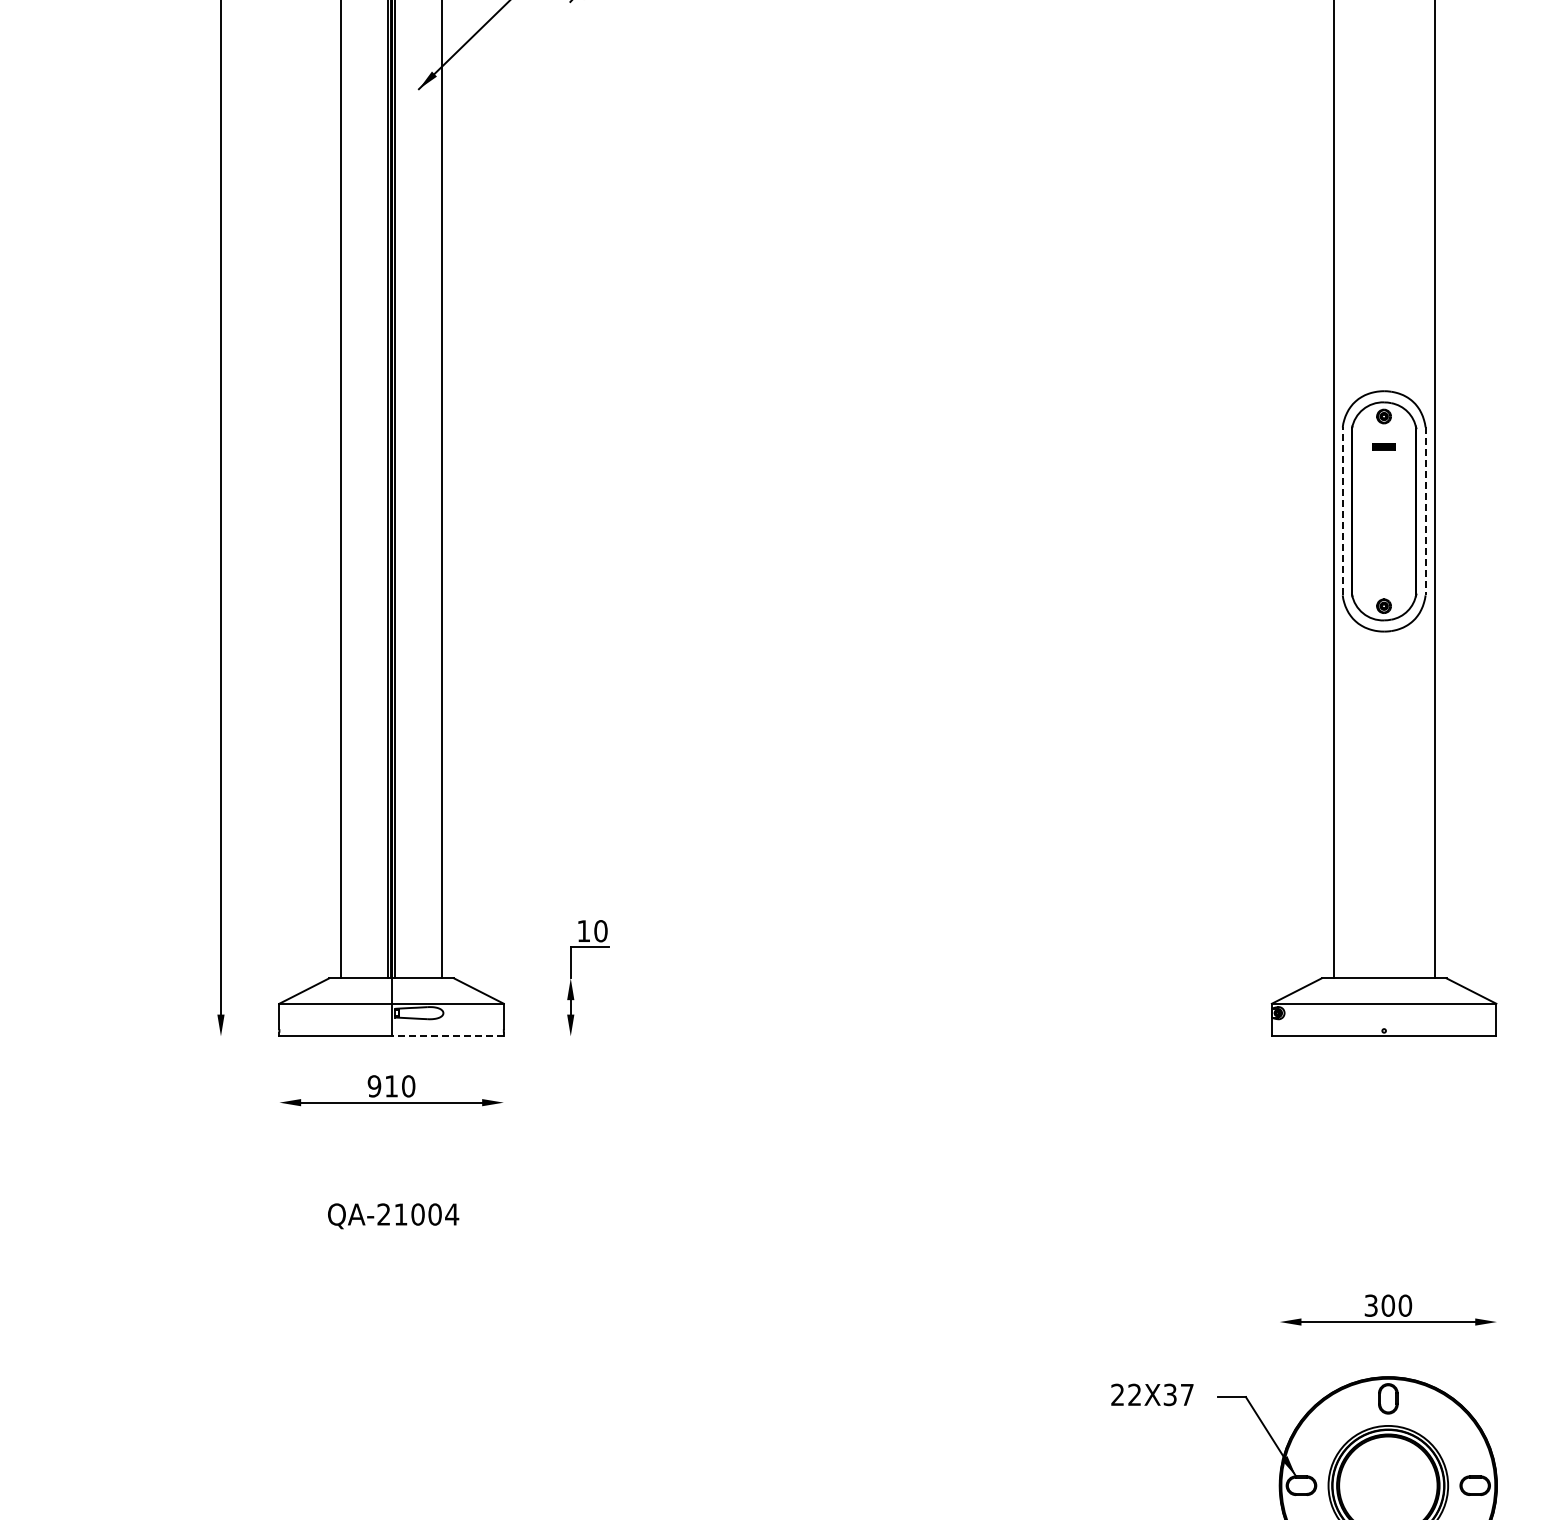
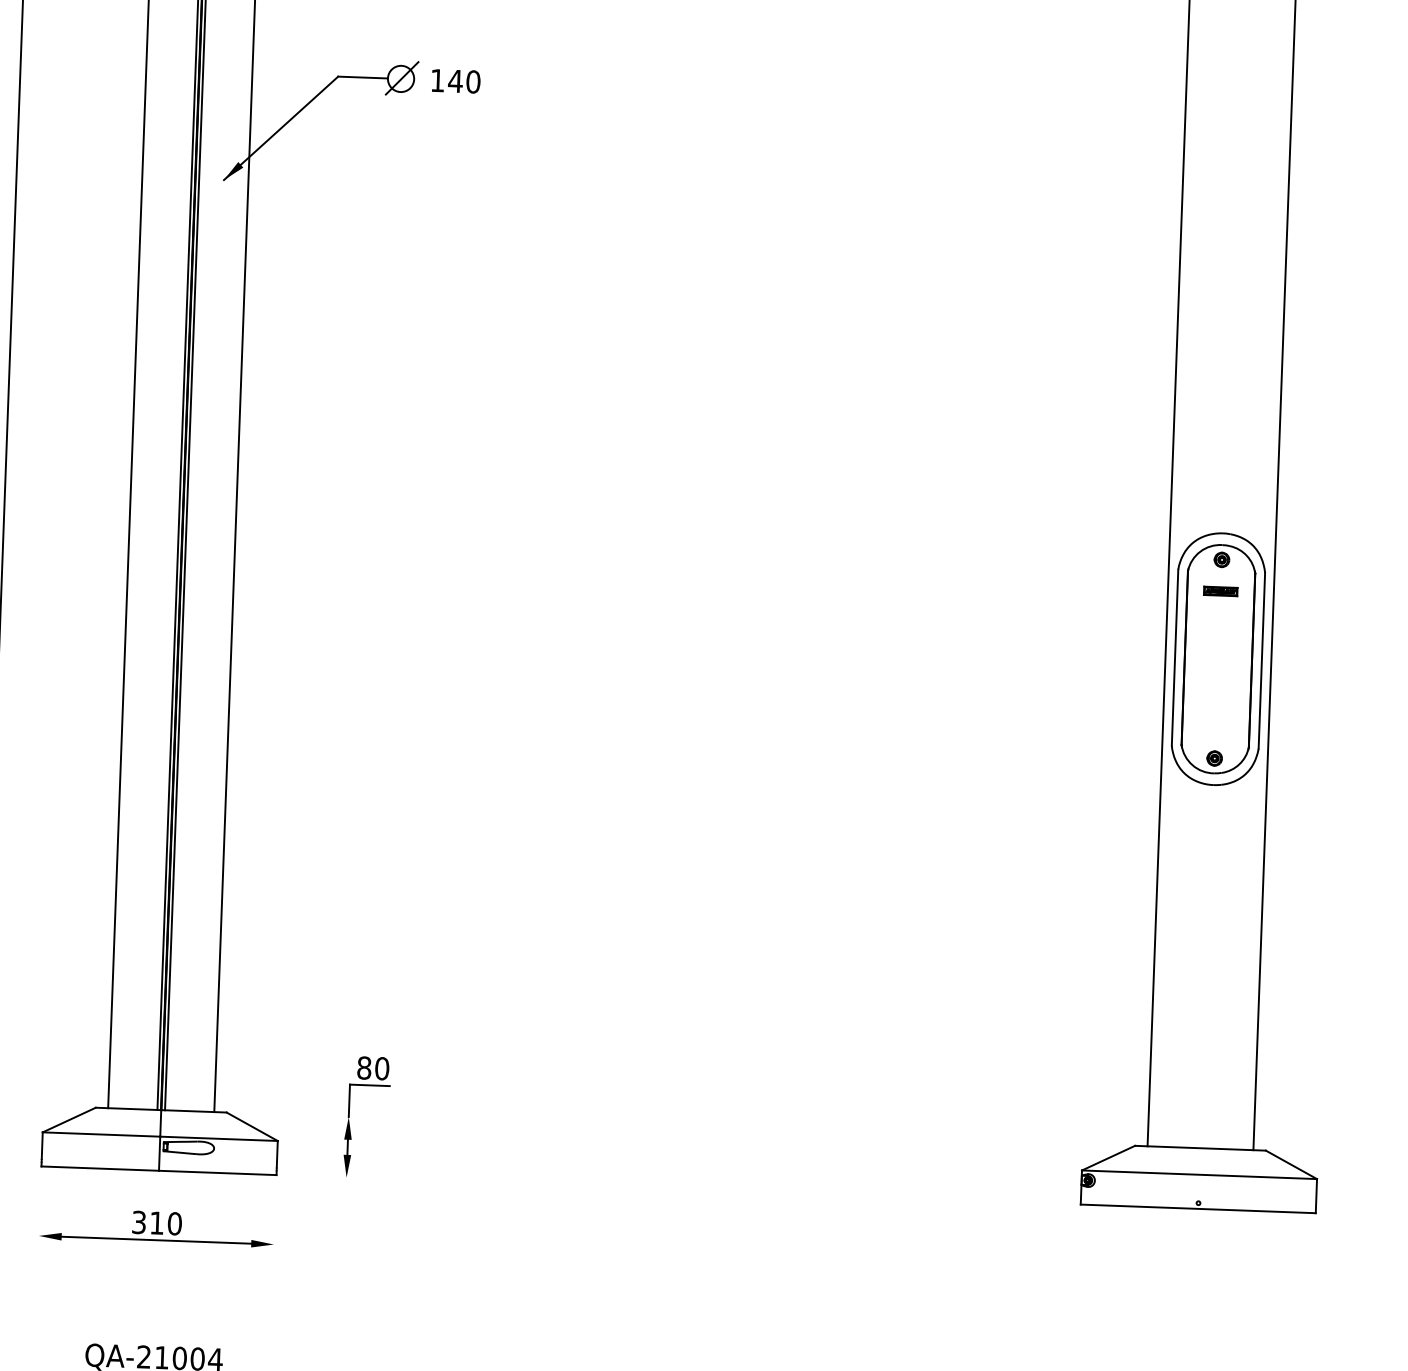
part: (1383, 446) -> (1220, 591), size x1.43
line: (1342, 511) -> (1174, 657), dashed -> solid
line: (1425, 511) -> (1261, 660), dashed -> solid
text: (583, 931) -> (363, 1068), 10 -> 80
line: (447, 1036) -> (217, 1173), dashed -> solid
text: (374, 1086) -> (139, 1222), 910 -> 310

